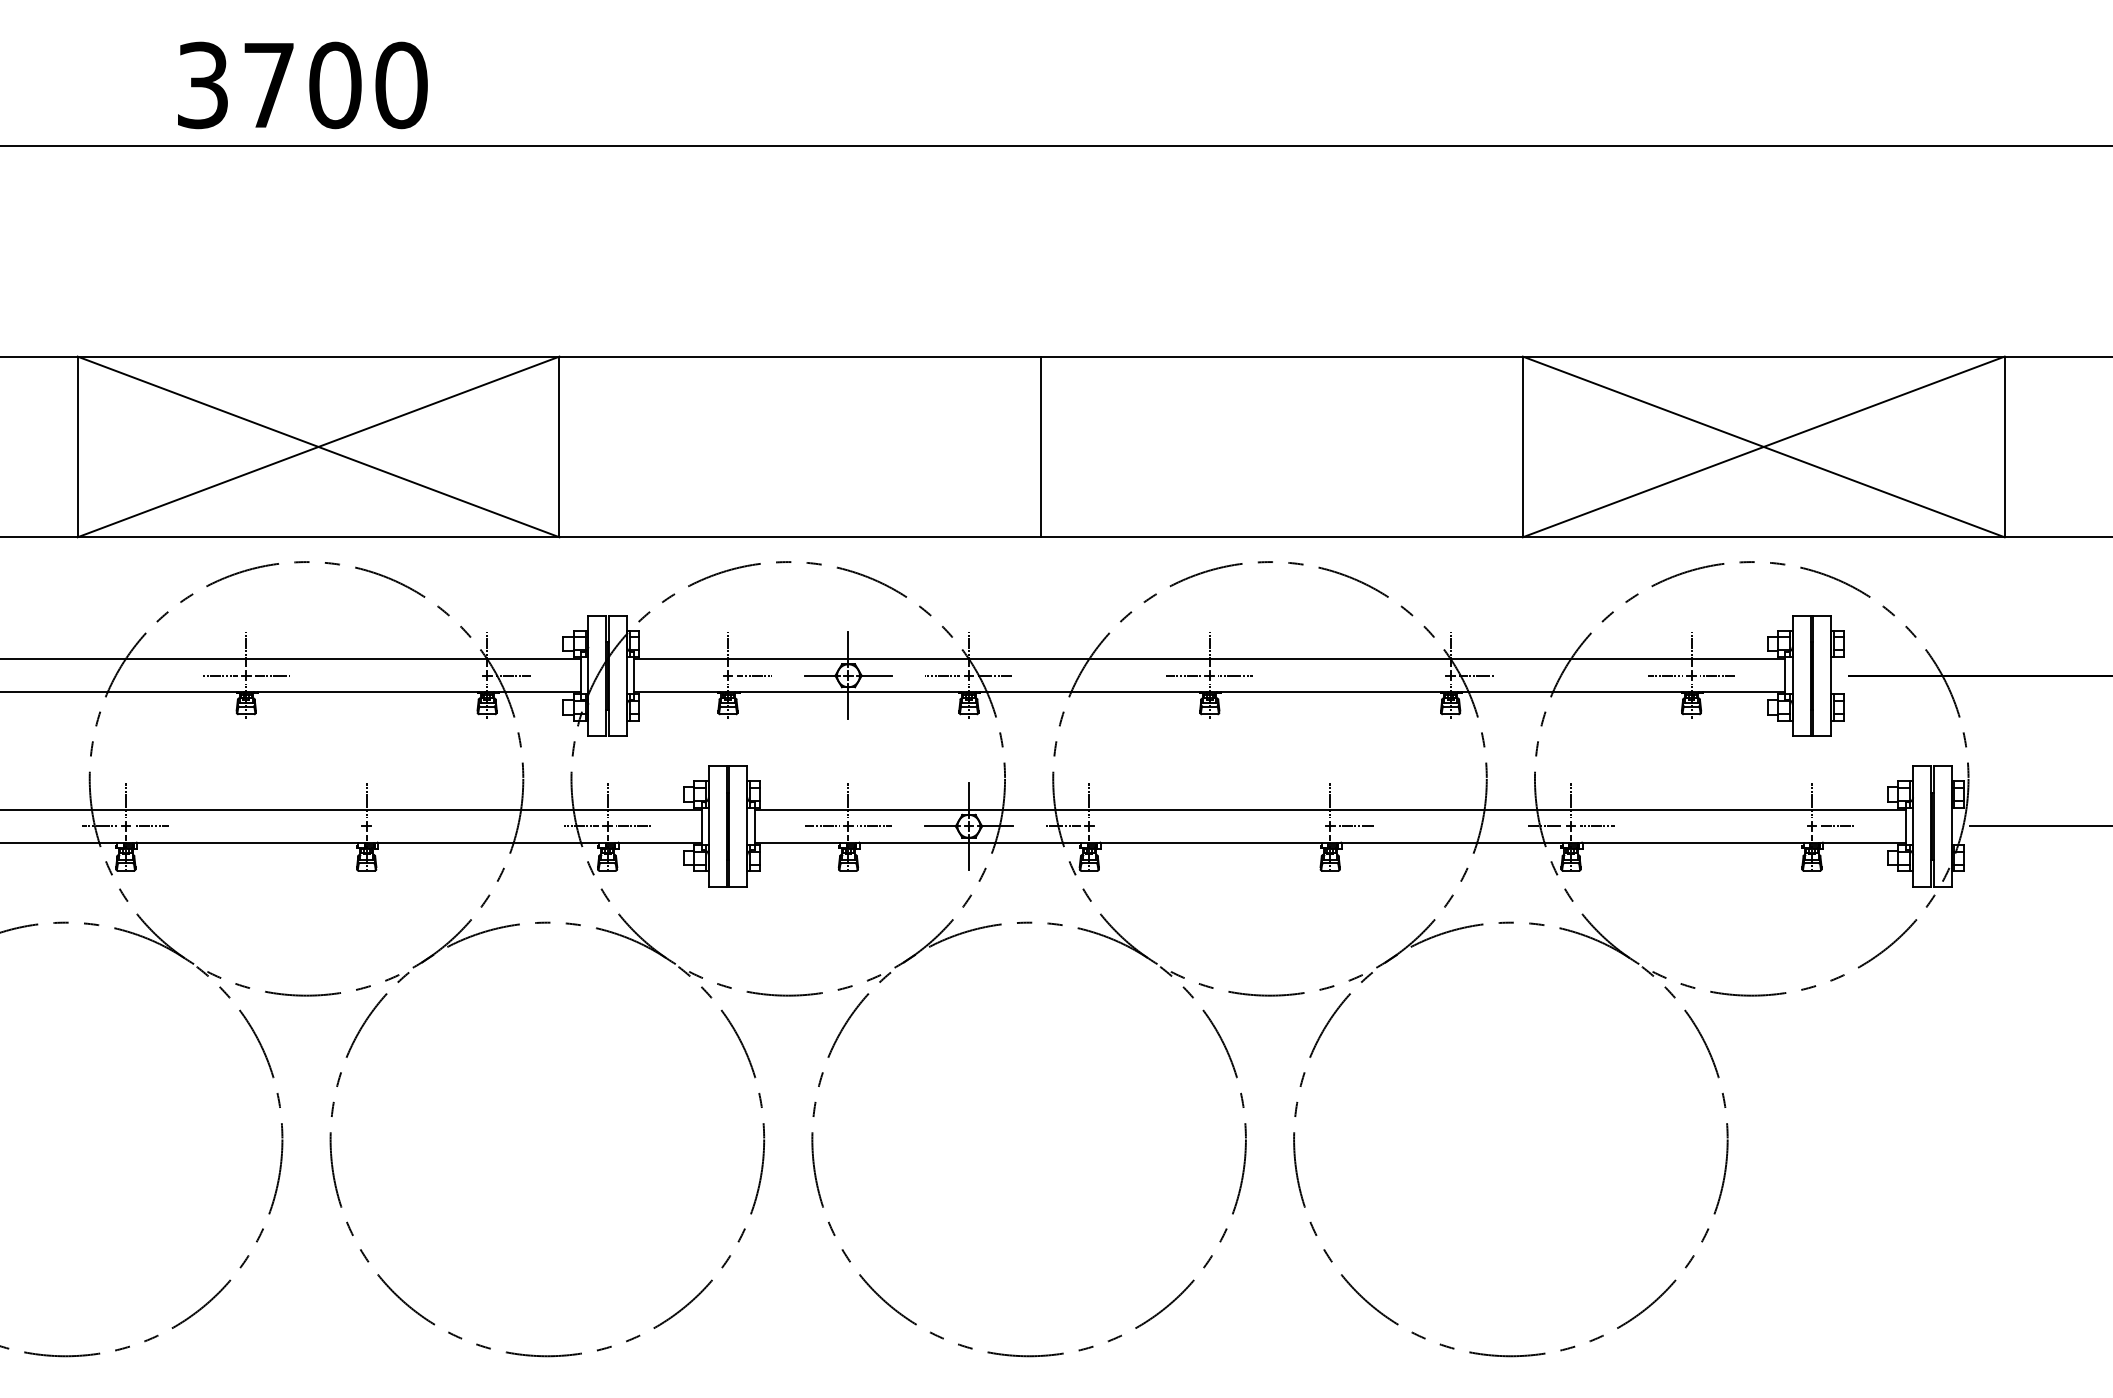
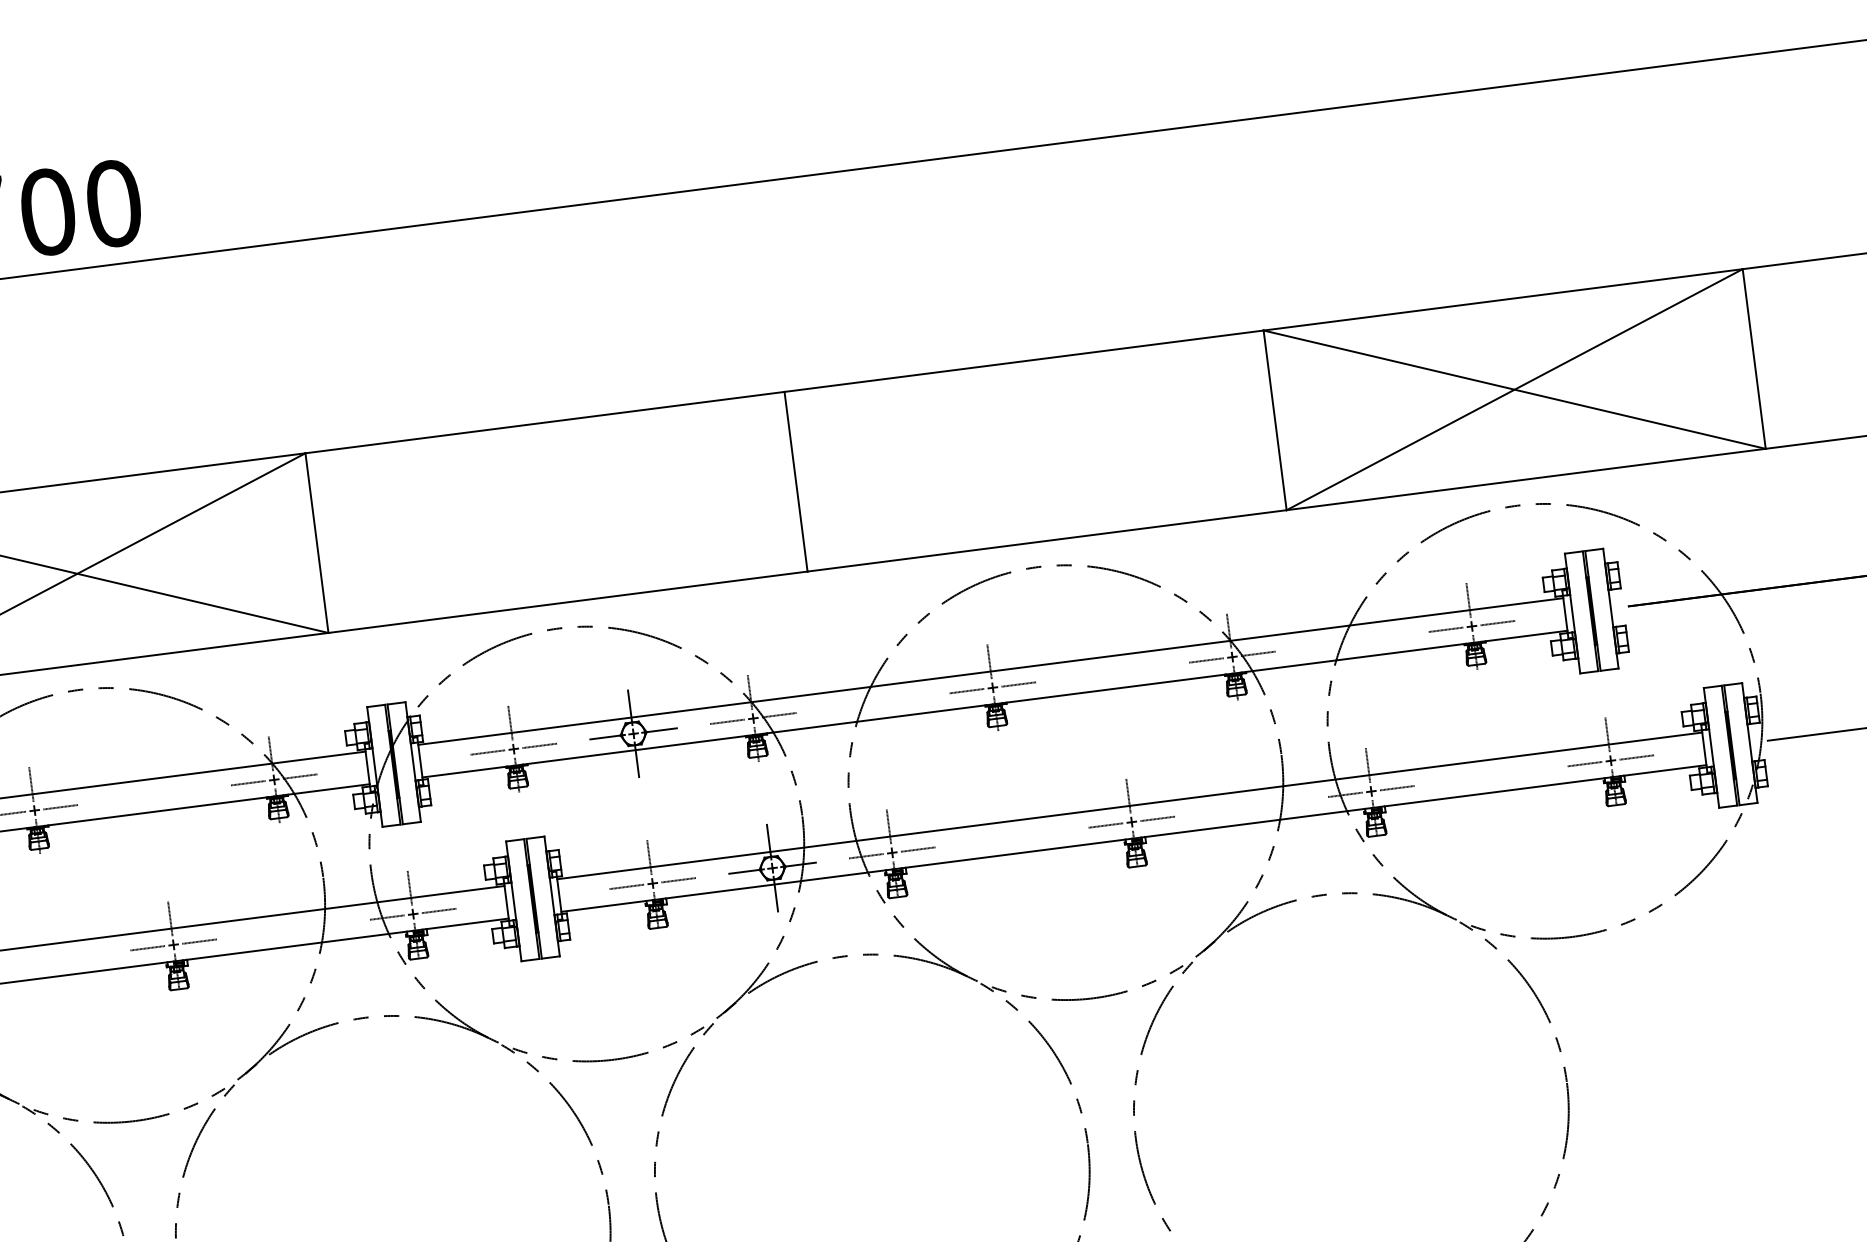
line: (460, 675) -> (247, 783), added
line: (701, 675) -> (487, 752), added
line: (1424, 675) -> (1206, 660), added
line: (340, 826) -> (147, 948), added
line: (392, 826) -> (199, 941), added
line: (1115, 826) -> (918, 849), added
line: (1303, 826) -> (1105, 825), added
line: (1785, 826) -> (1584, 764), added

